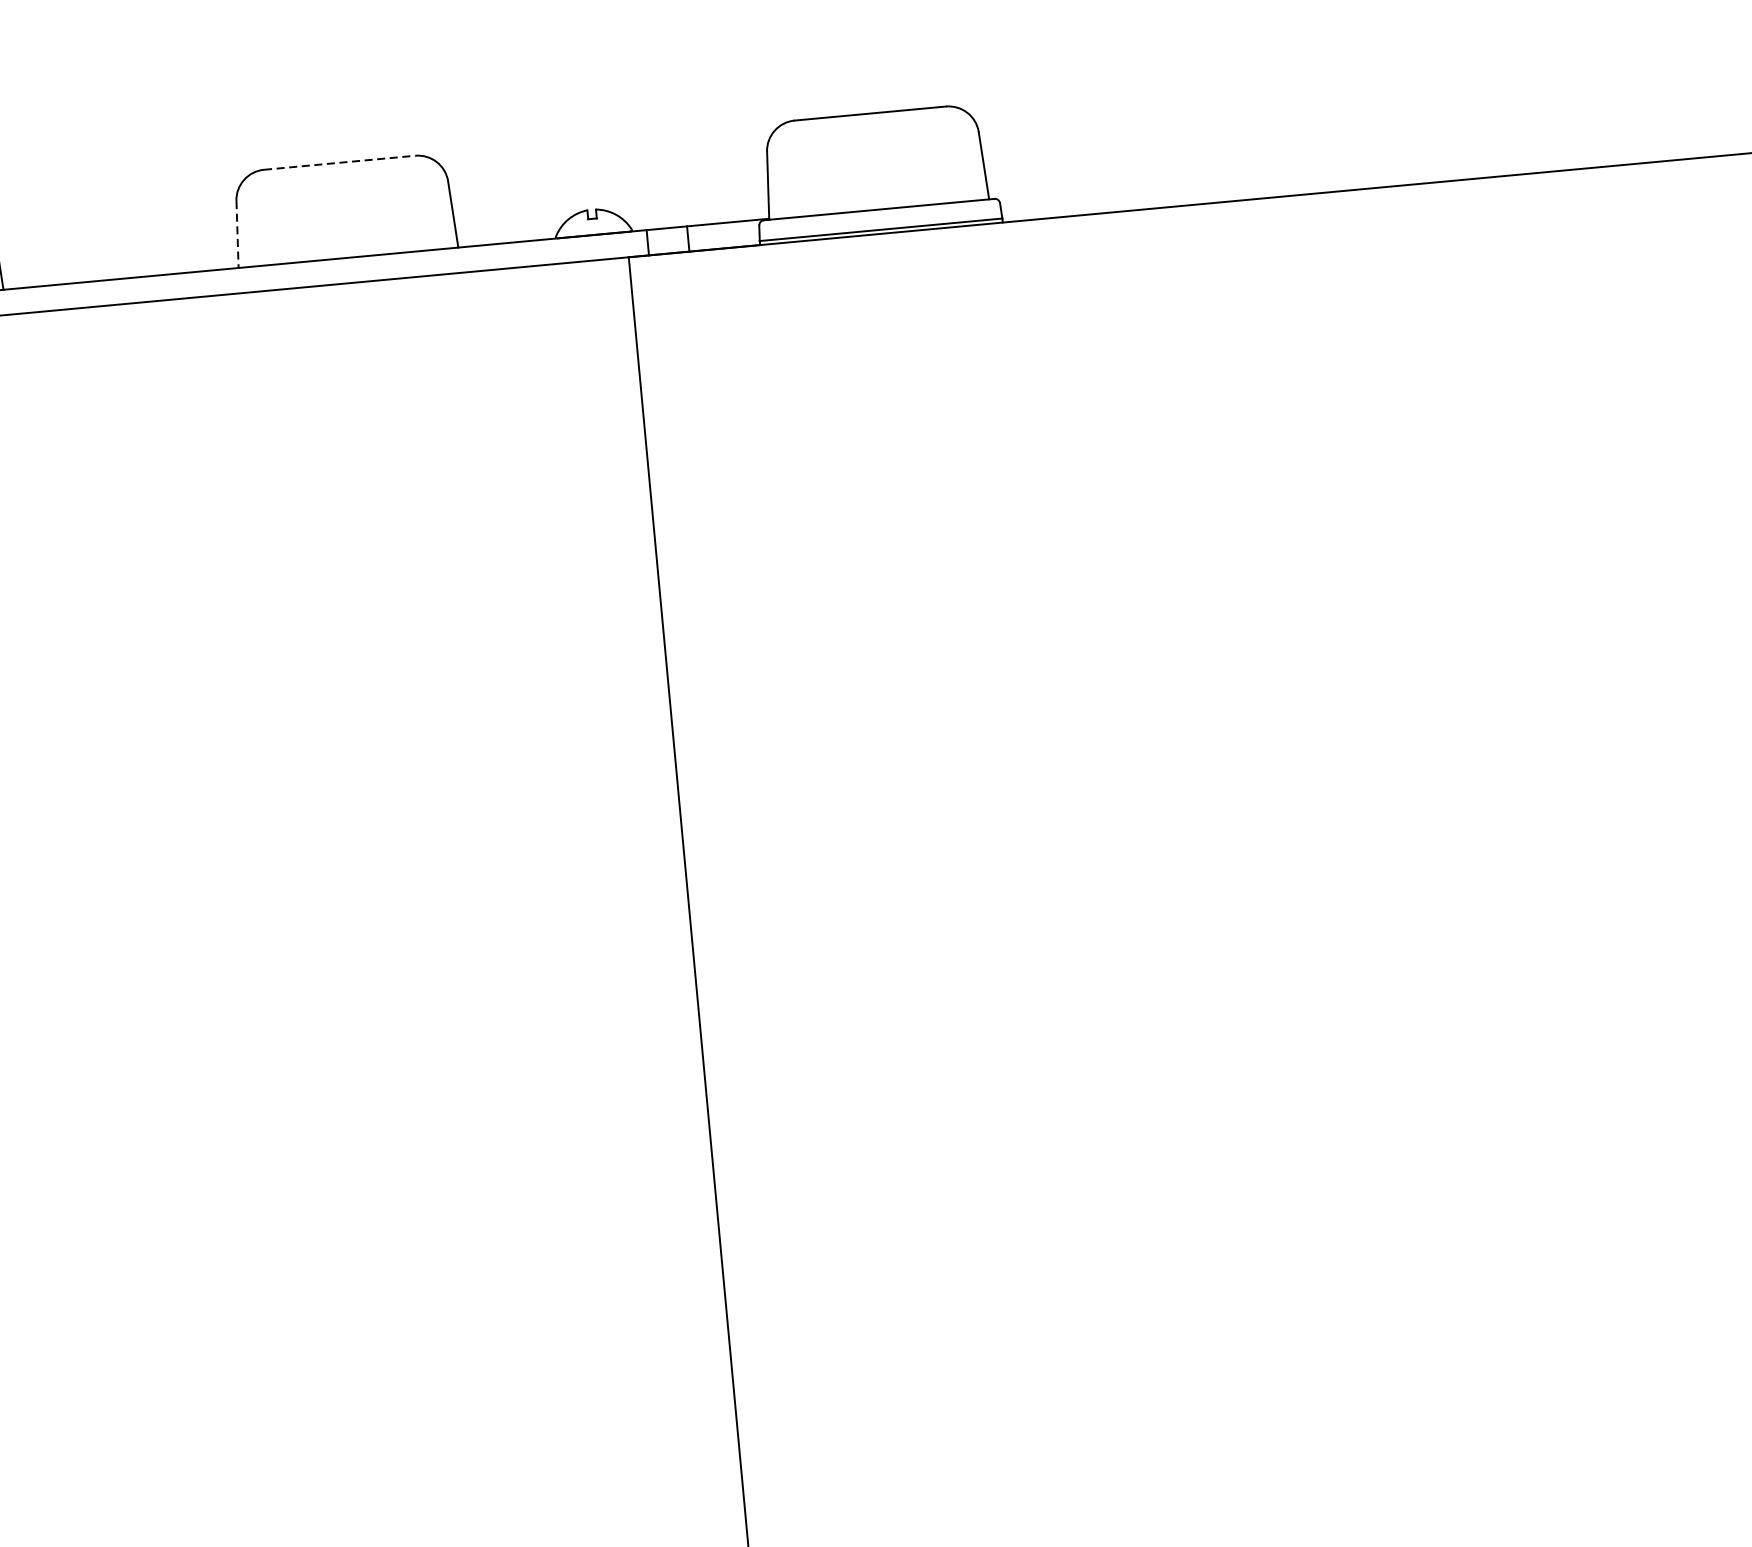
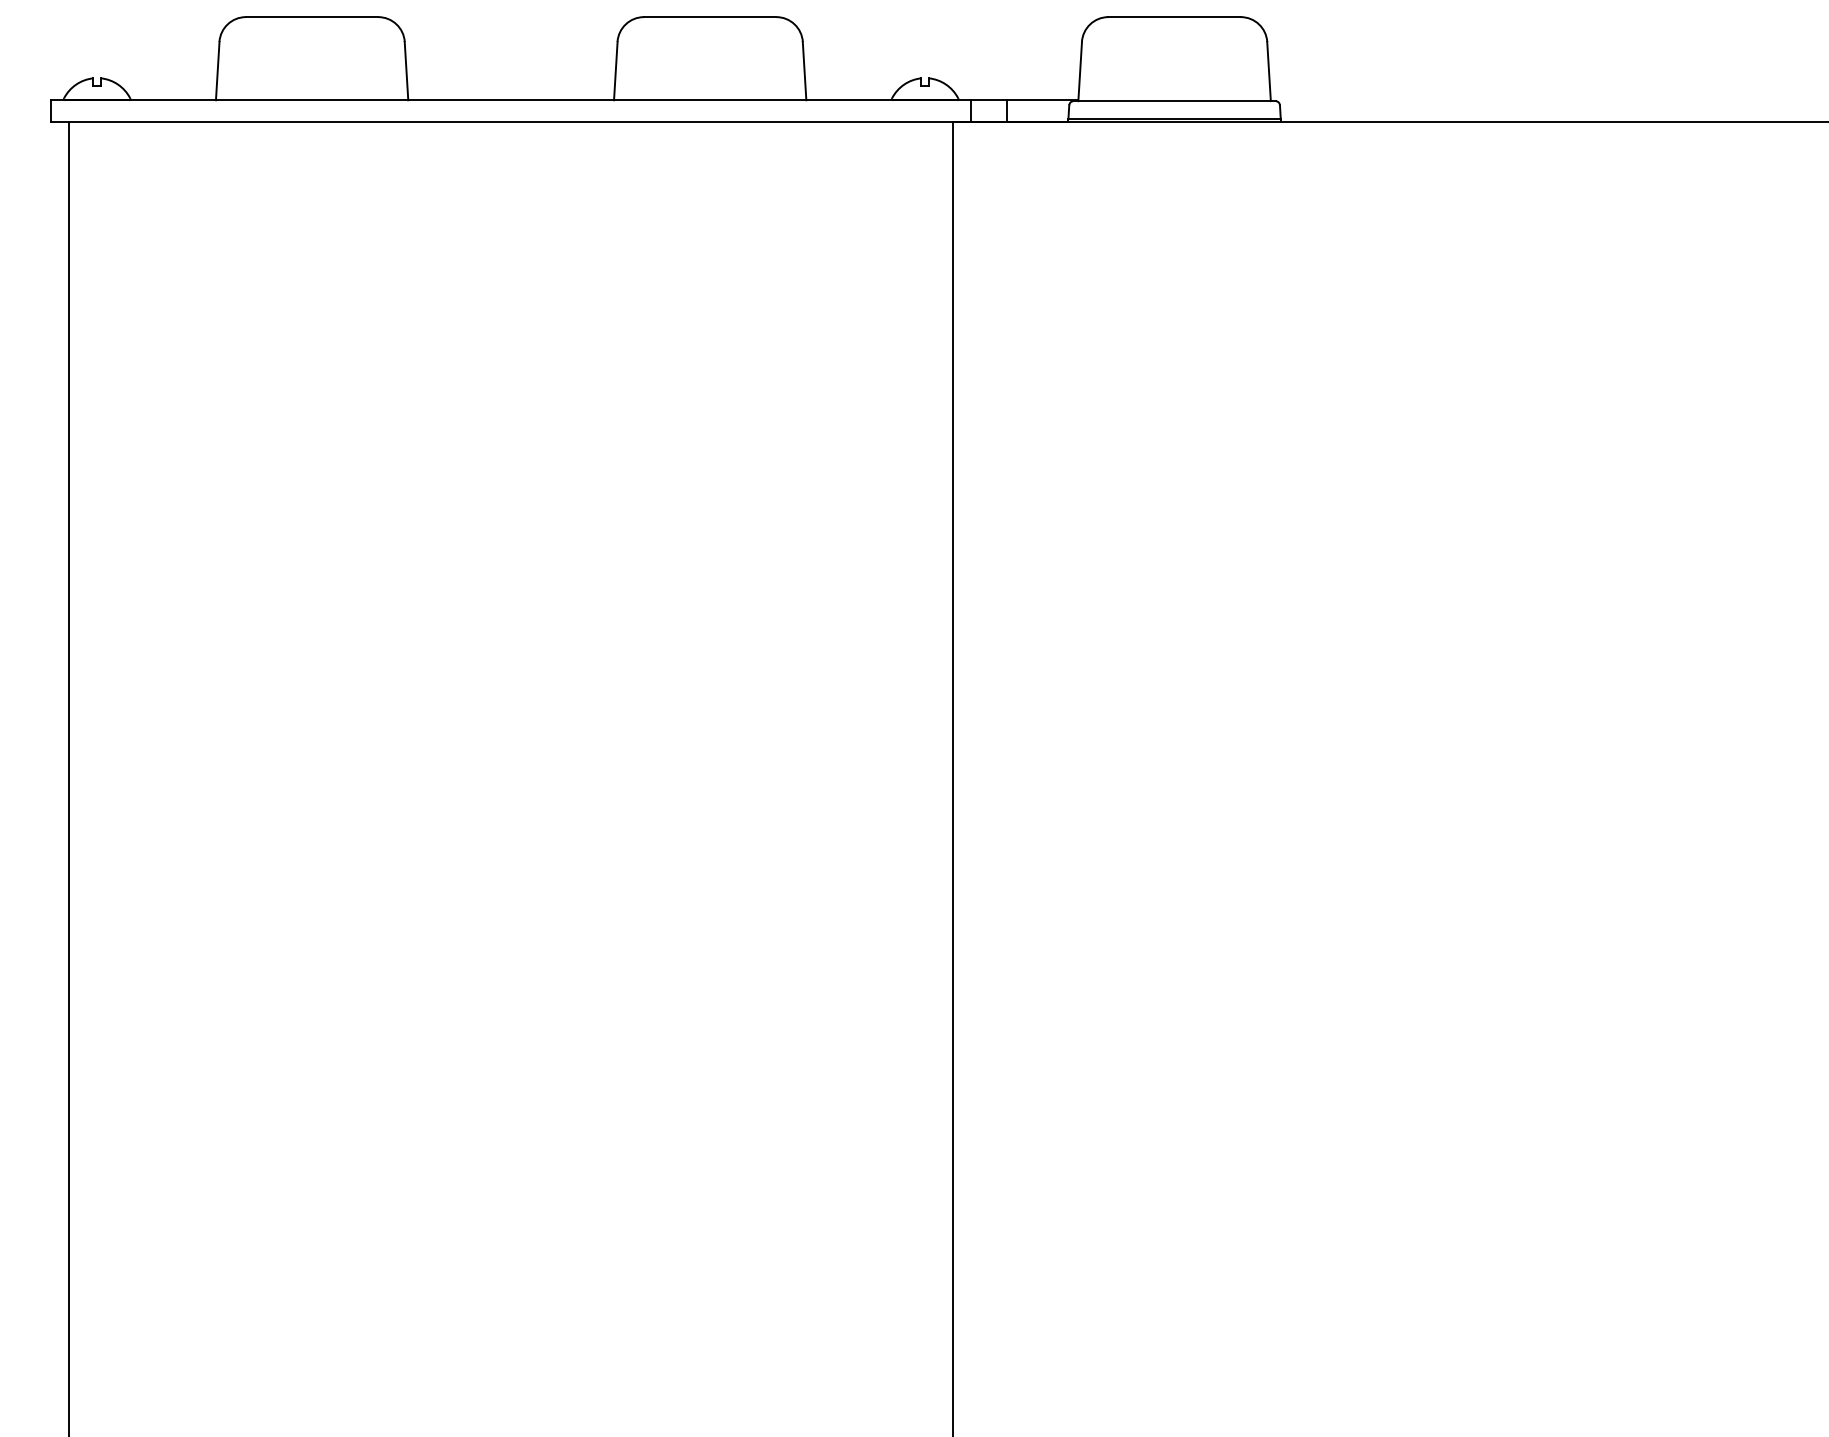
line: (340, 163) -> (710, 17), dashed -> solid
line: (237, 234) -> (615, 71), dashed -> solid

